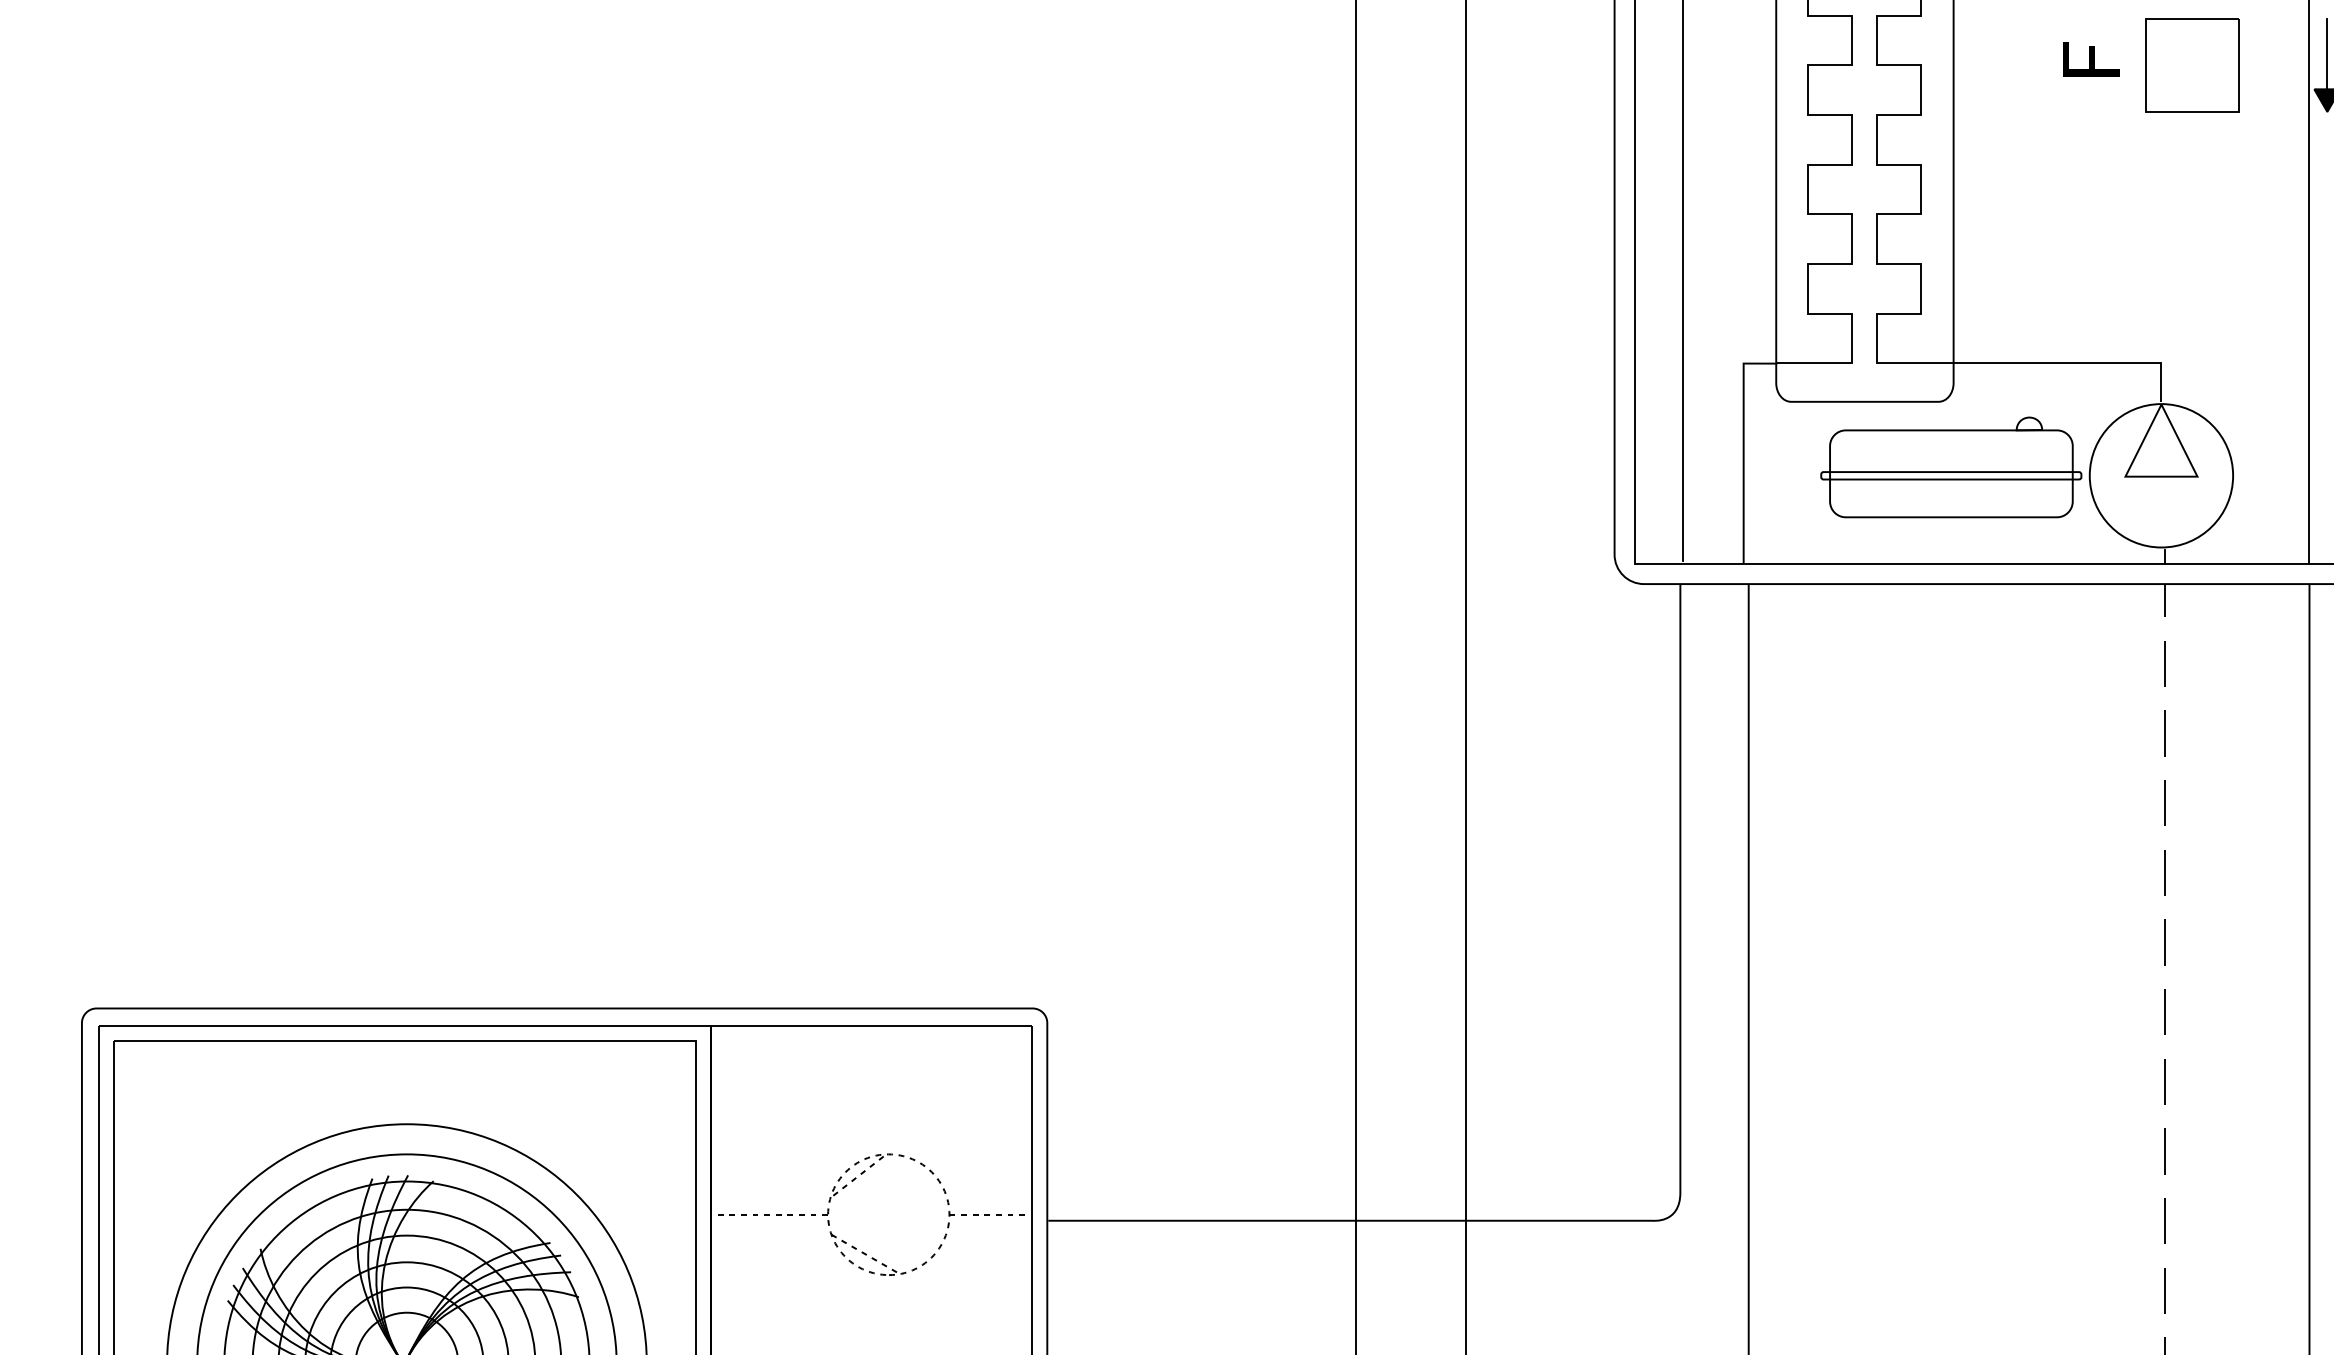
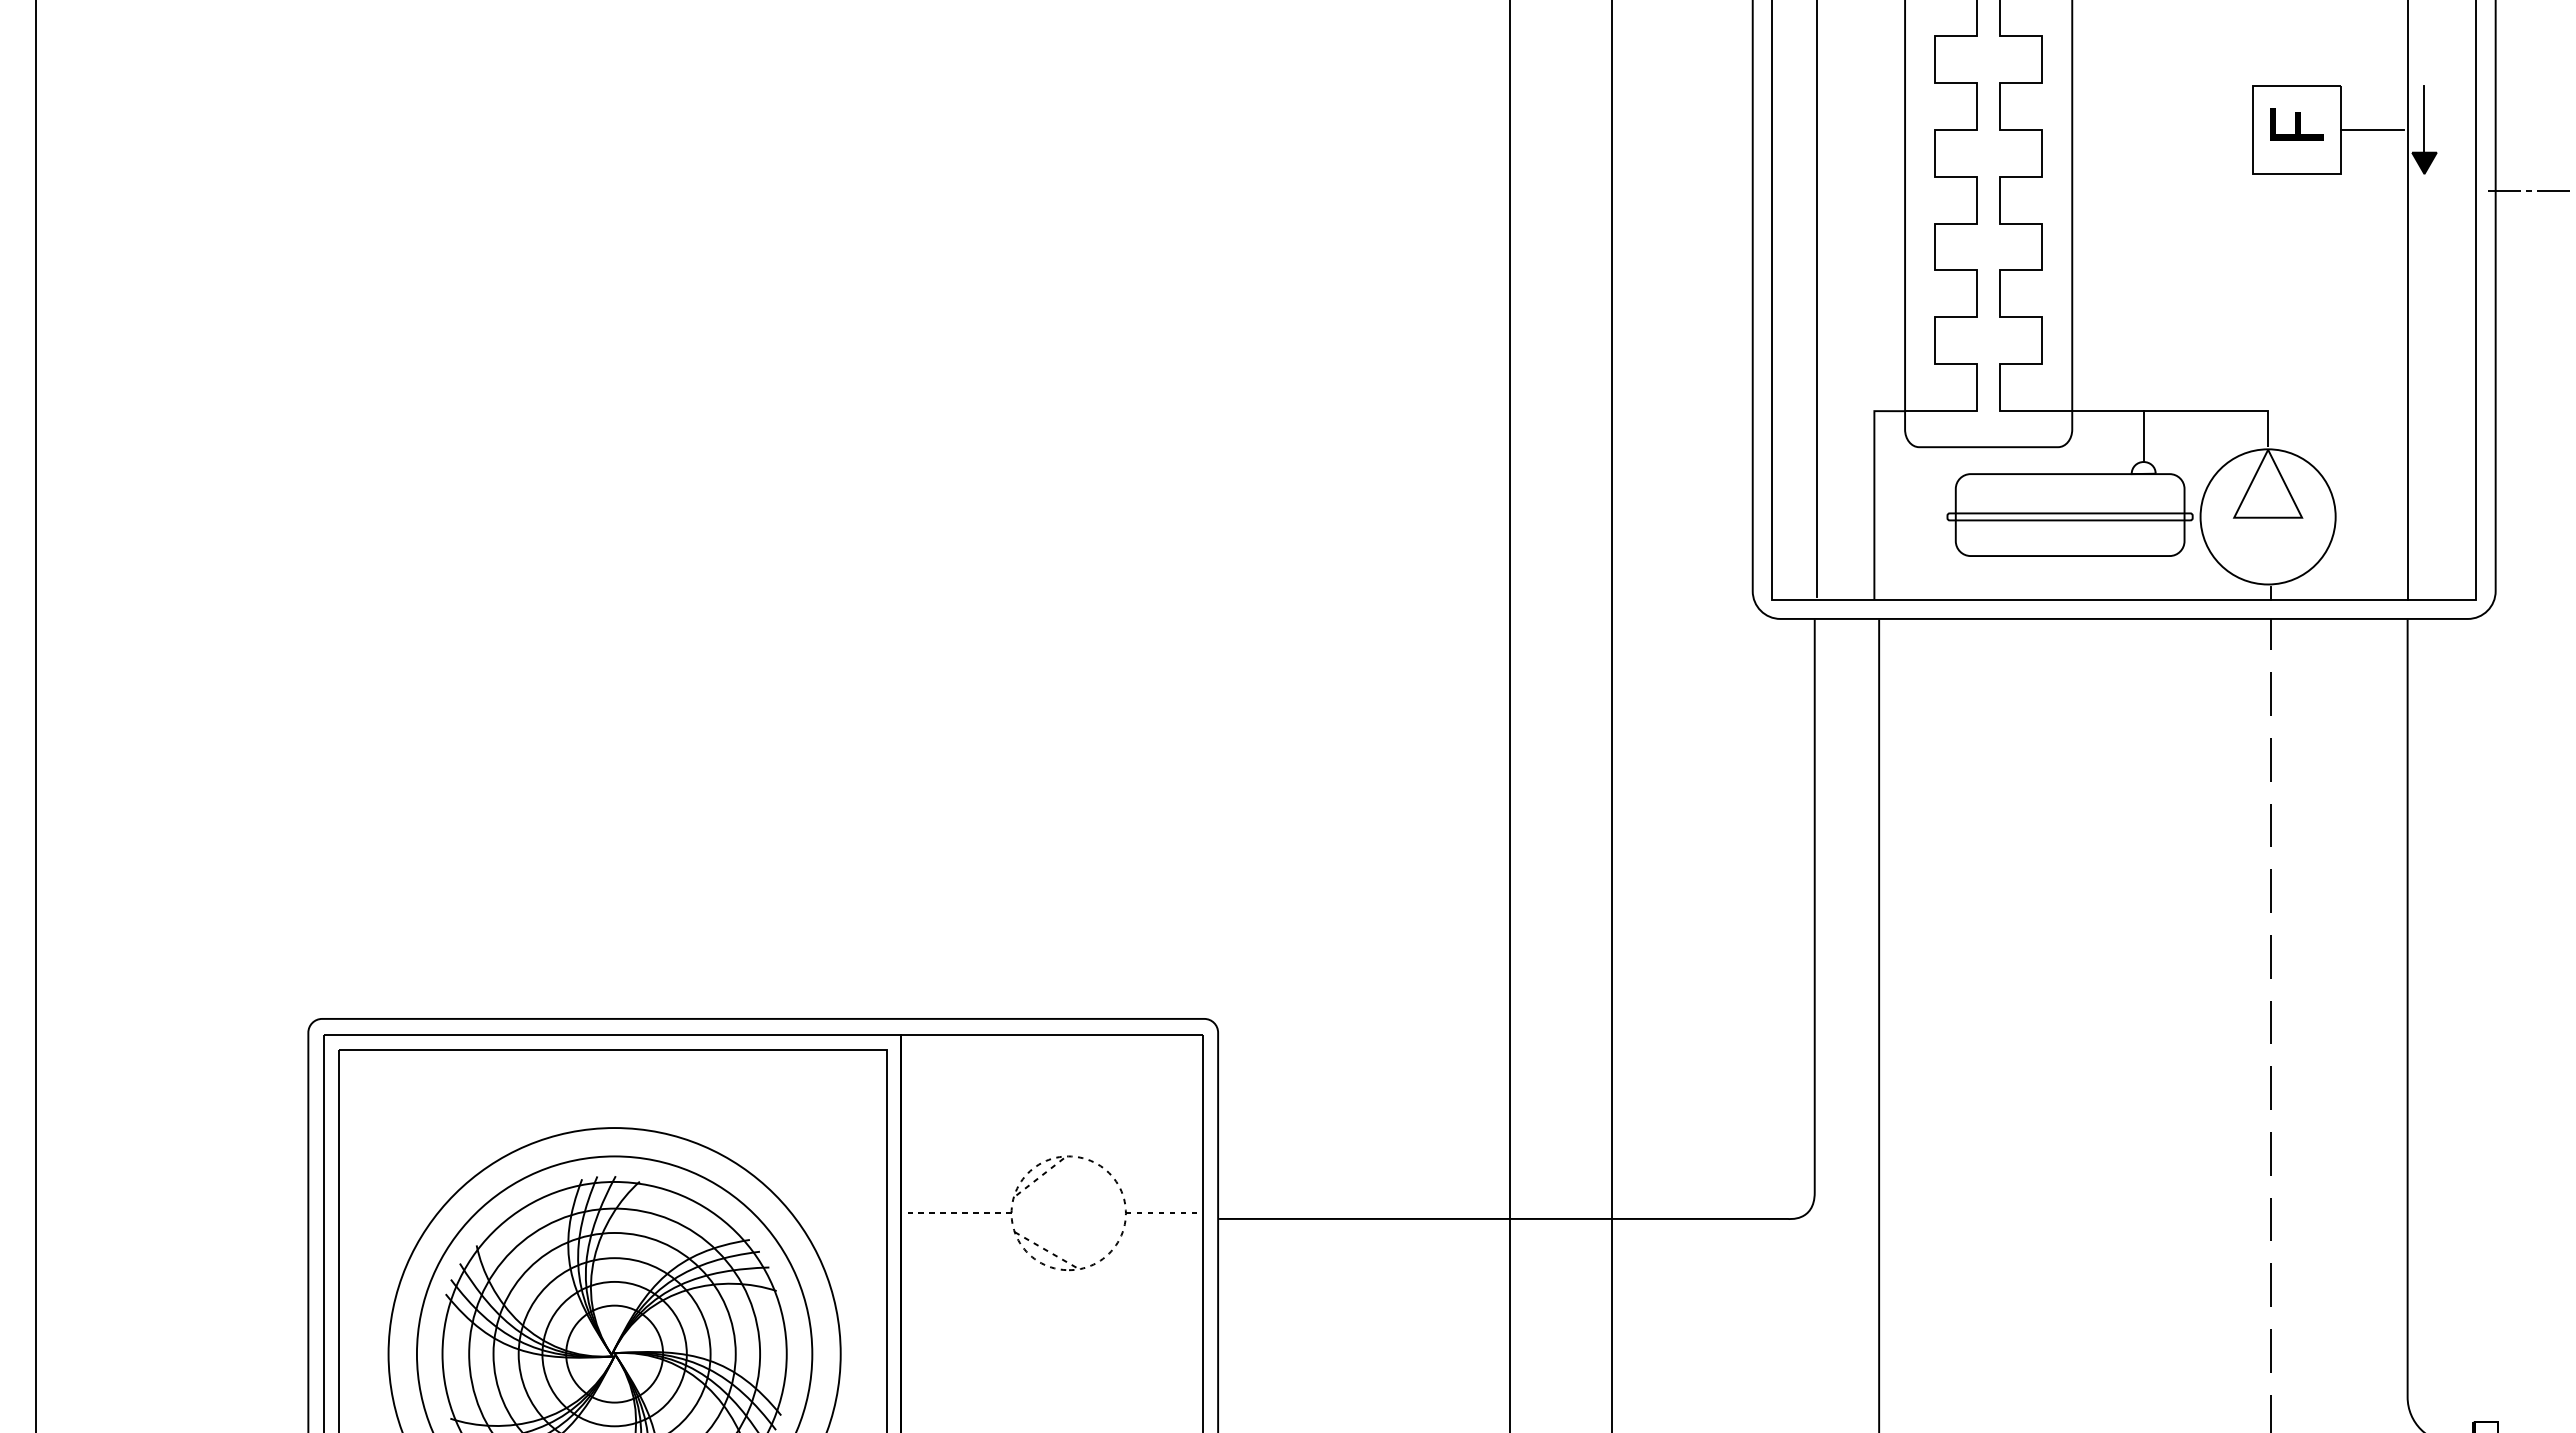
text: (2090, 59) -> (2296, 124), moved
line: (2272, 65) -> (2372, 130), added
line: (2029, 390) -> (2143, 436), added

